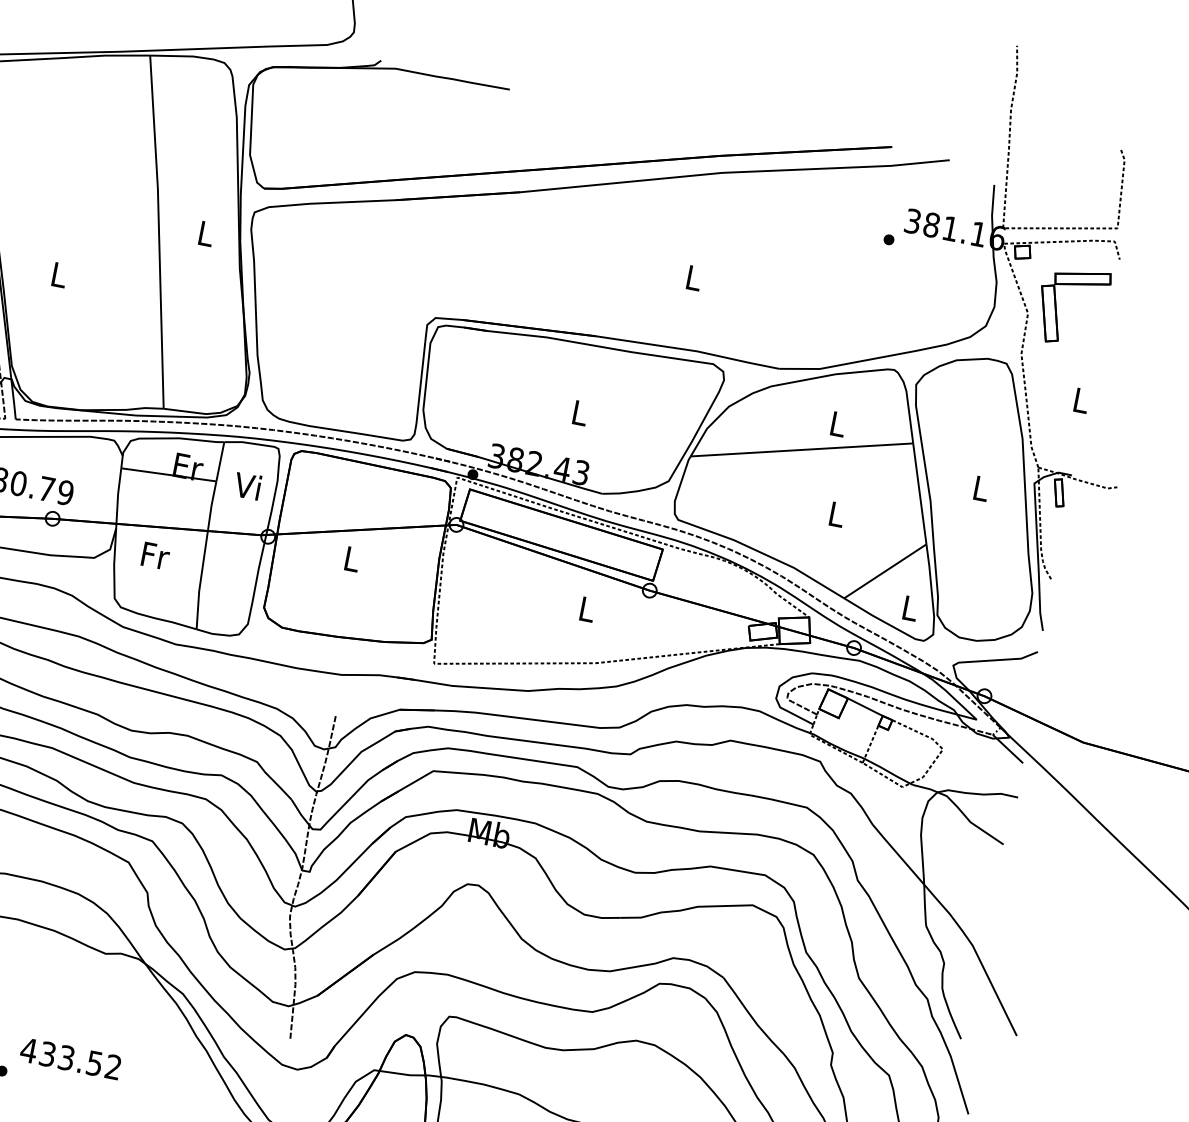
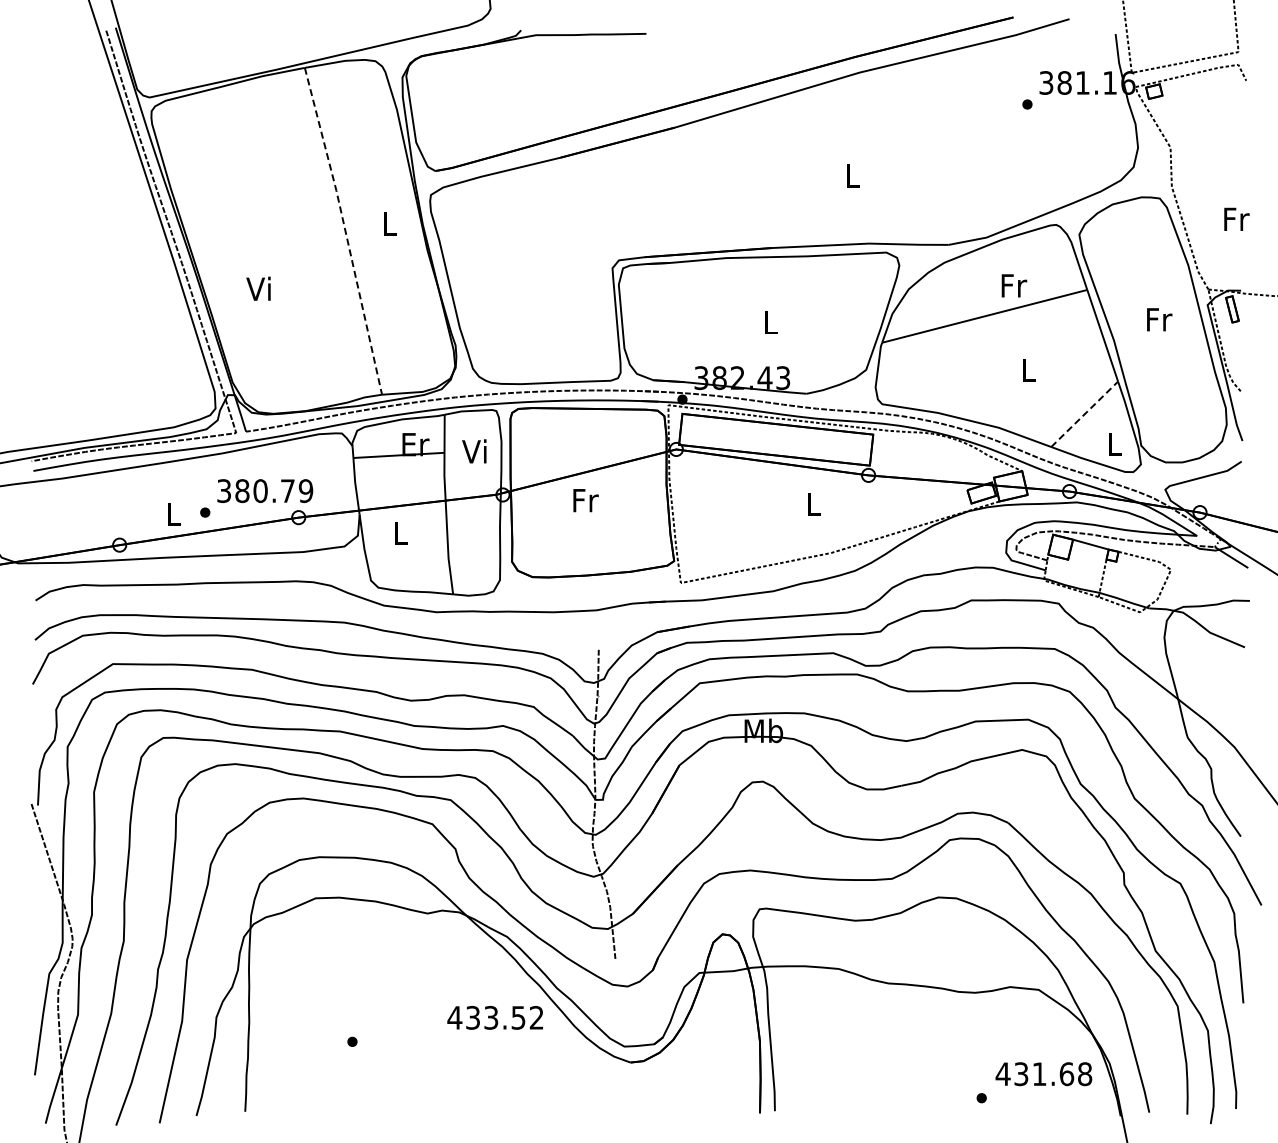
line: (159, 231) -> (345, 230), solid -> dashed
text: (57, 274) -> (258, 288), L -> Vi
part: (1057, 307) -> (1196, 136), removed
text: (1081, 399) -> (1236, 218), L -> Fr
text: (838, 424) -> (1014, 285), L -> Fr
text: (981, 488) -> (1159, 319), L -> Fr
text: (155, 556) -> (401, 533), Fr -> L
text: (352, 559) -> (585, 500), L -> Fr
line: (885, 571) -> (1084, 414), solid -> dashed
text: (69, 1058) -> (494, 1017), moved

